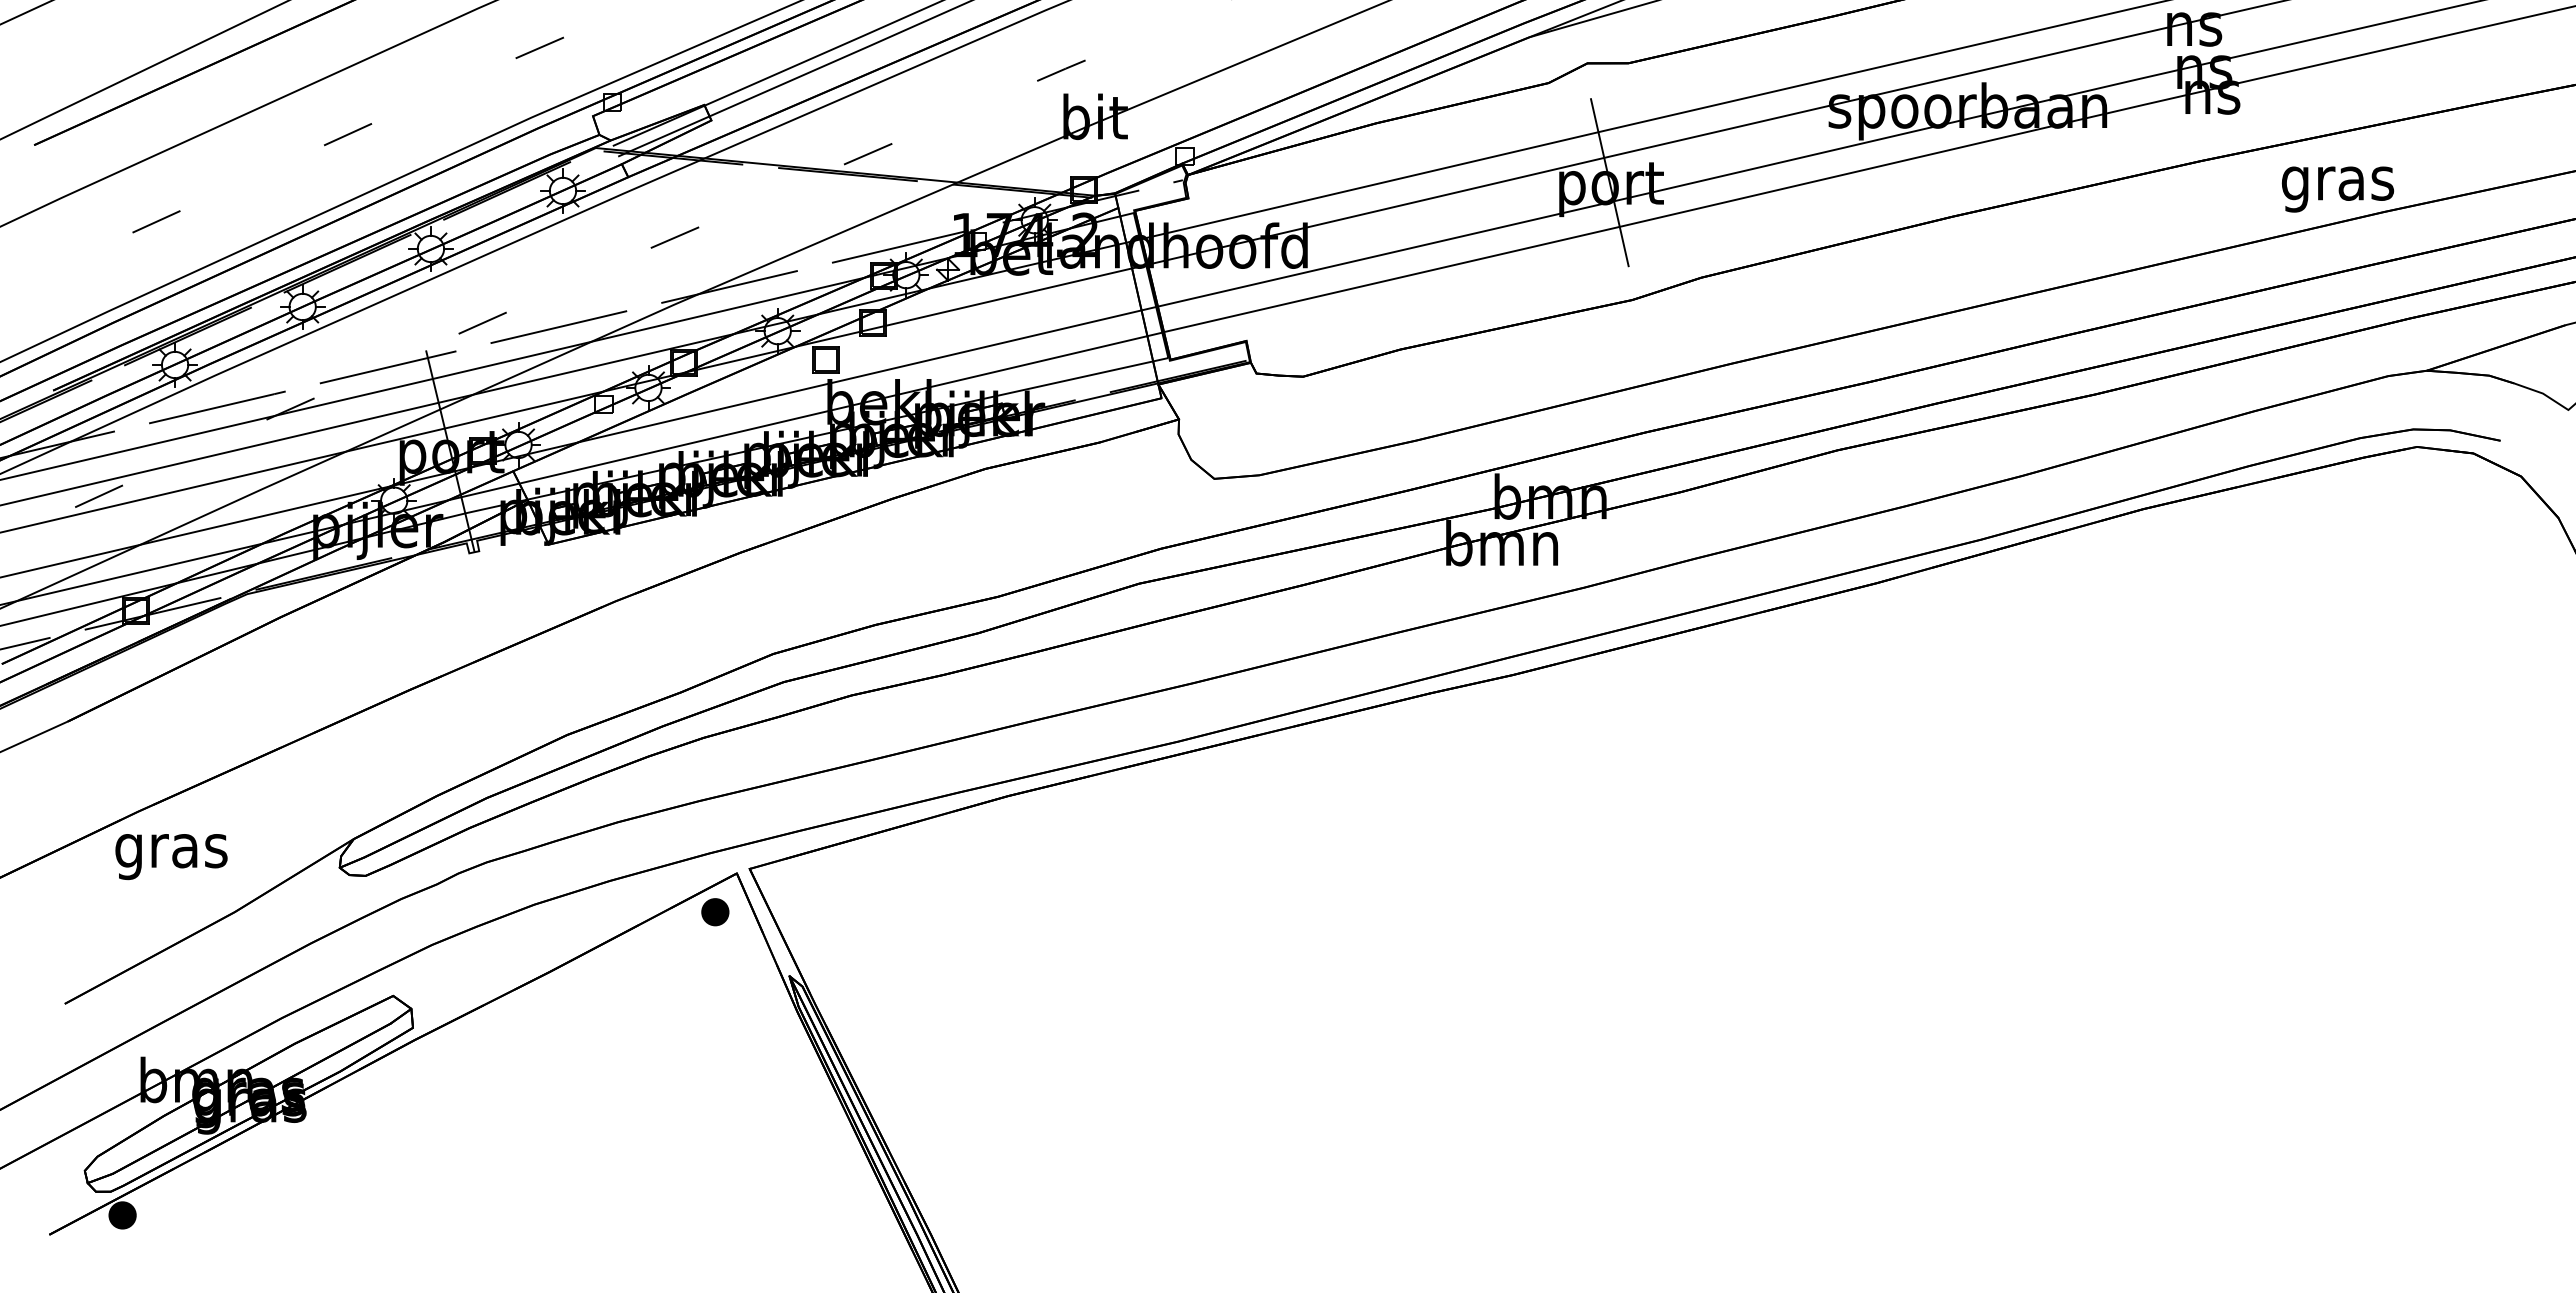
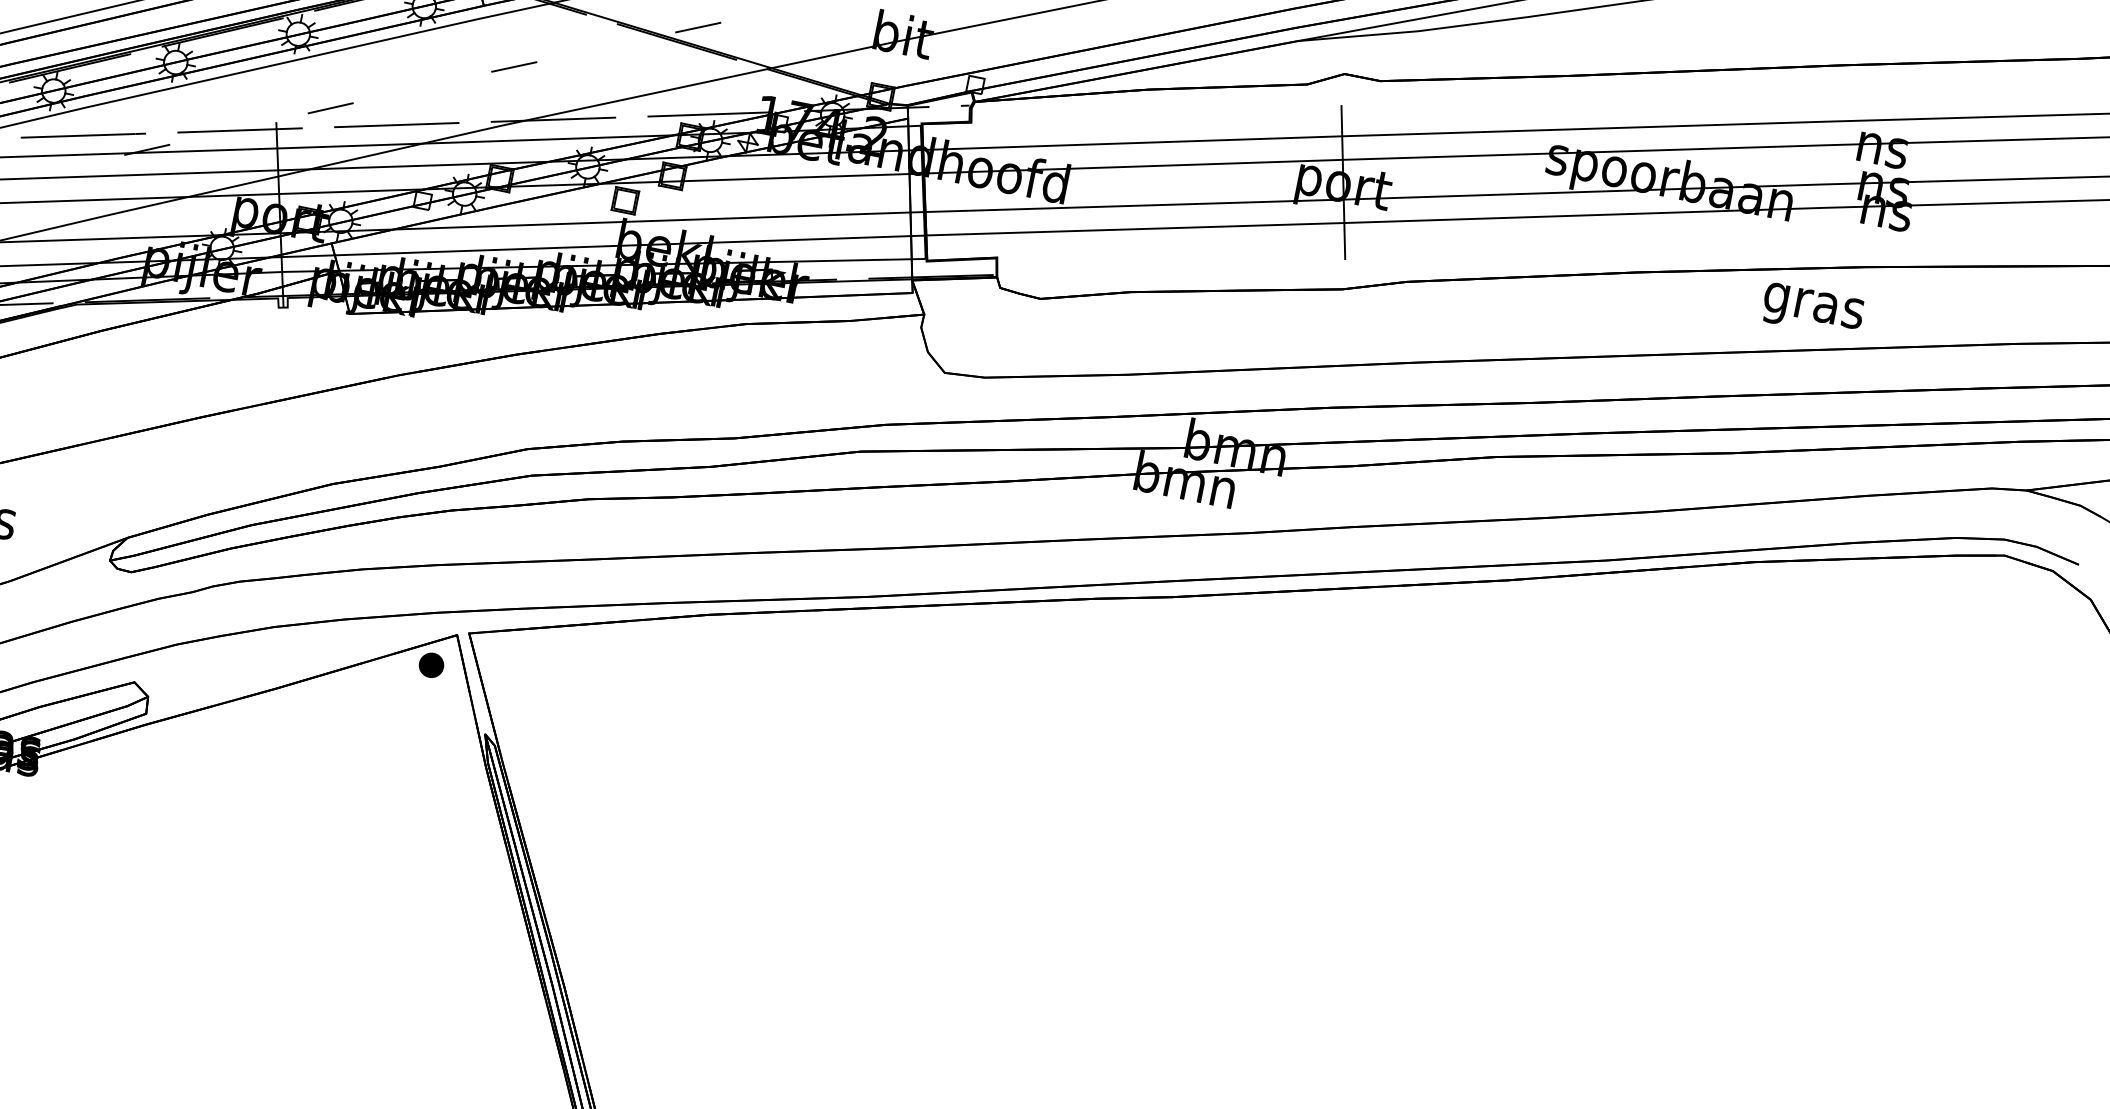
text: (2337, 189) -> (1812, 310), moved

